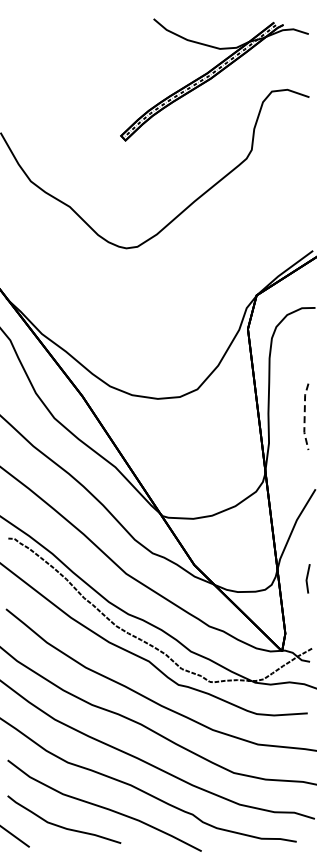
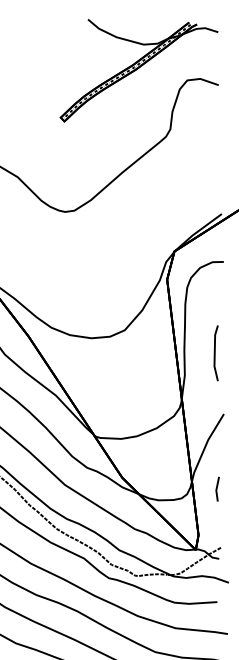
line: (304, 417) -> (214, 353), dashed -> solid

